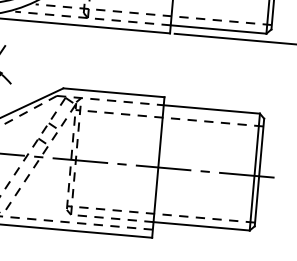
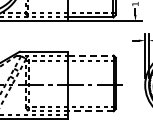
line: (211, 109) -> (90, 55), solid -> dashed
line: (200, 226) -> (90, 111), solid -> dashed

